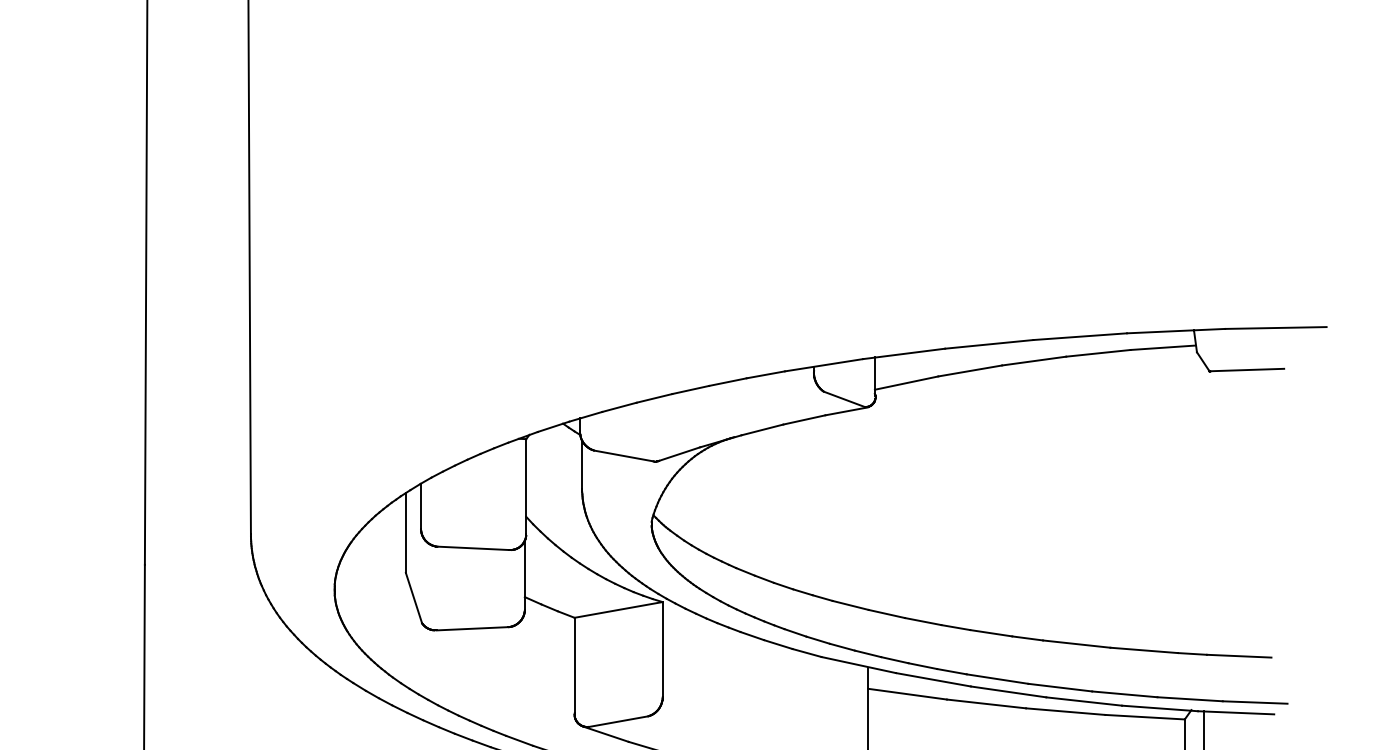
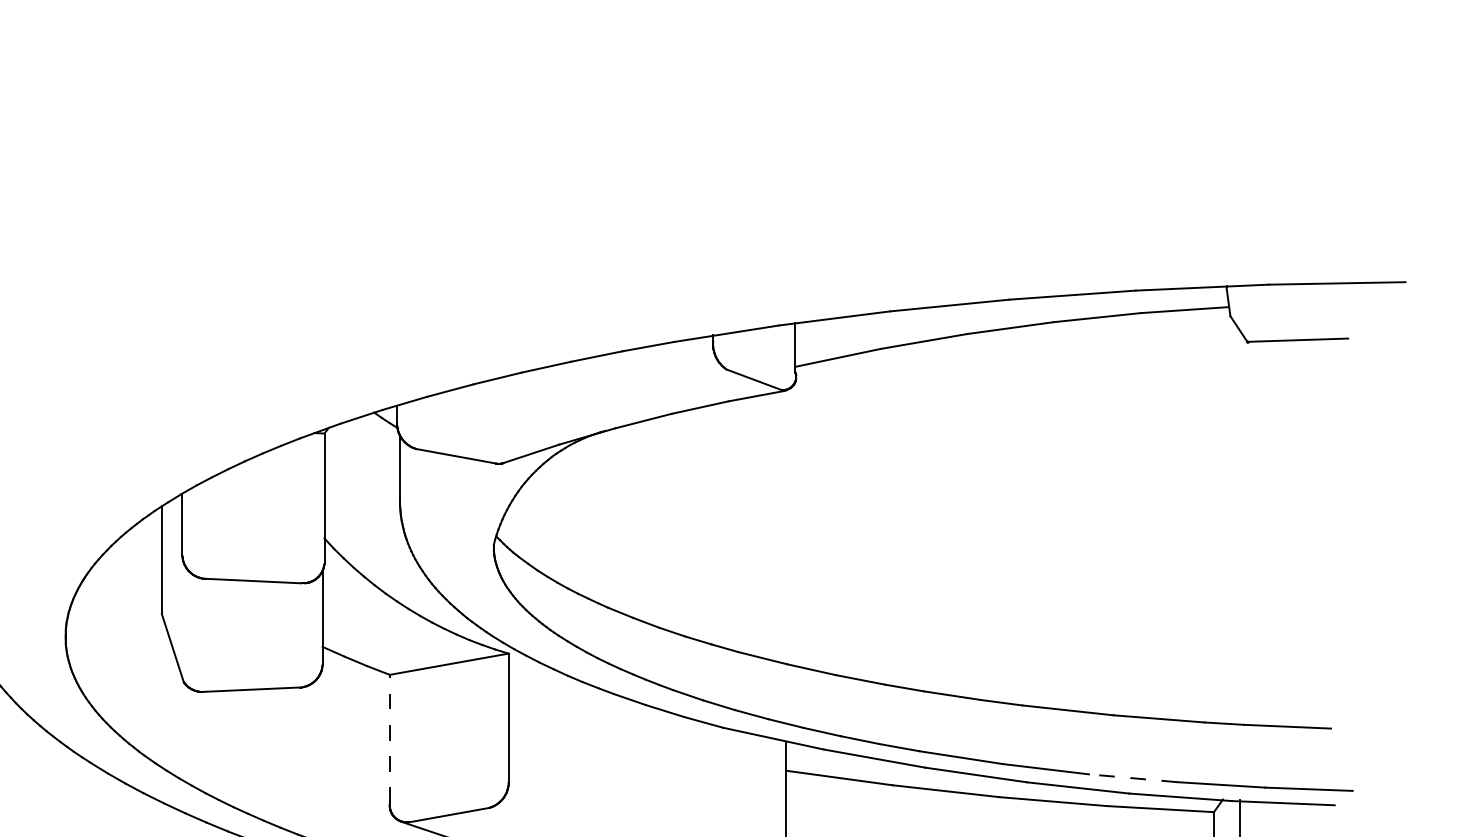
line: (574, 664) -> (389, 737), solid -> dashed
line: (1124, 694) -> (1132, 778), solid -> dashed

